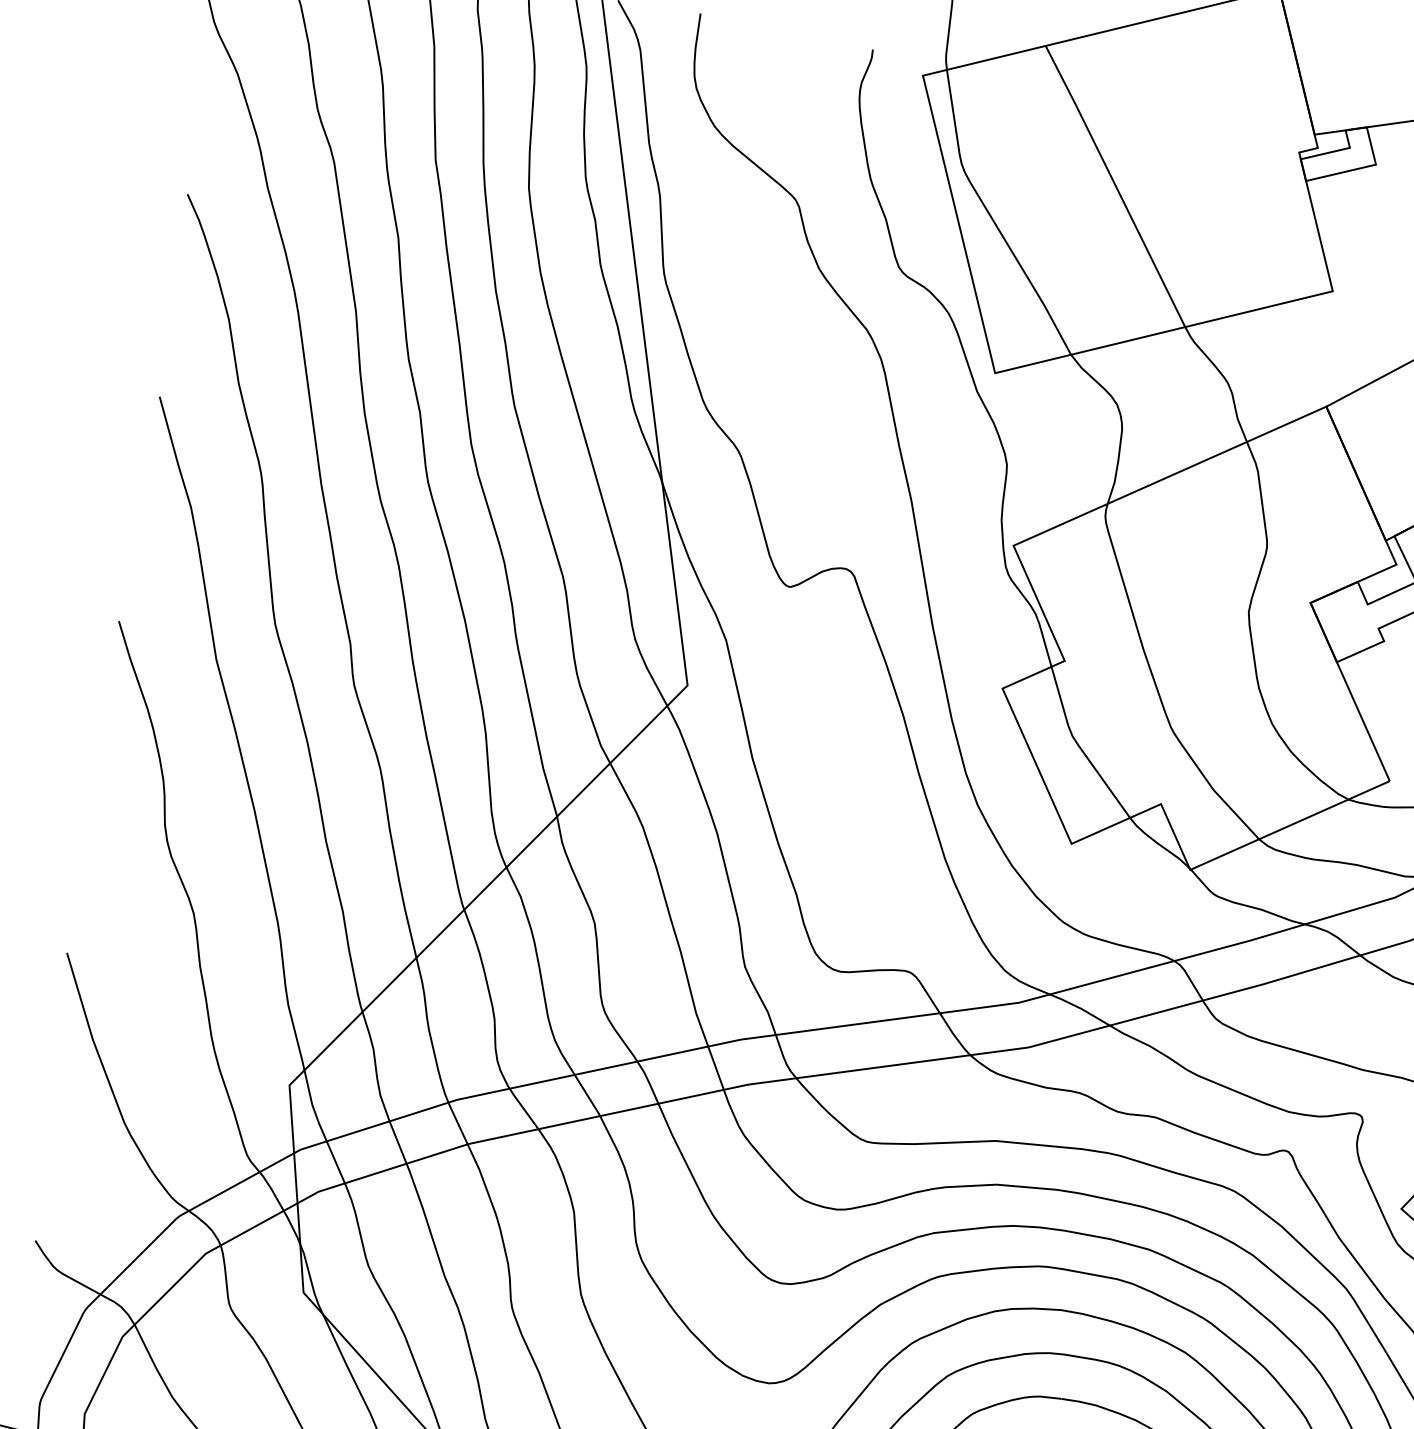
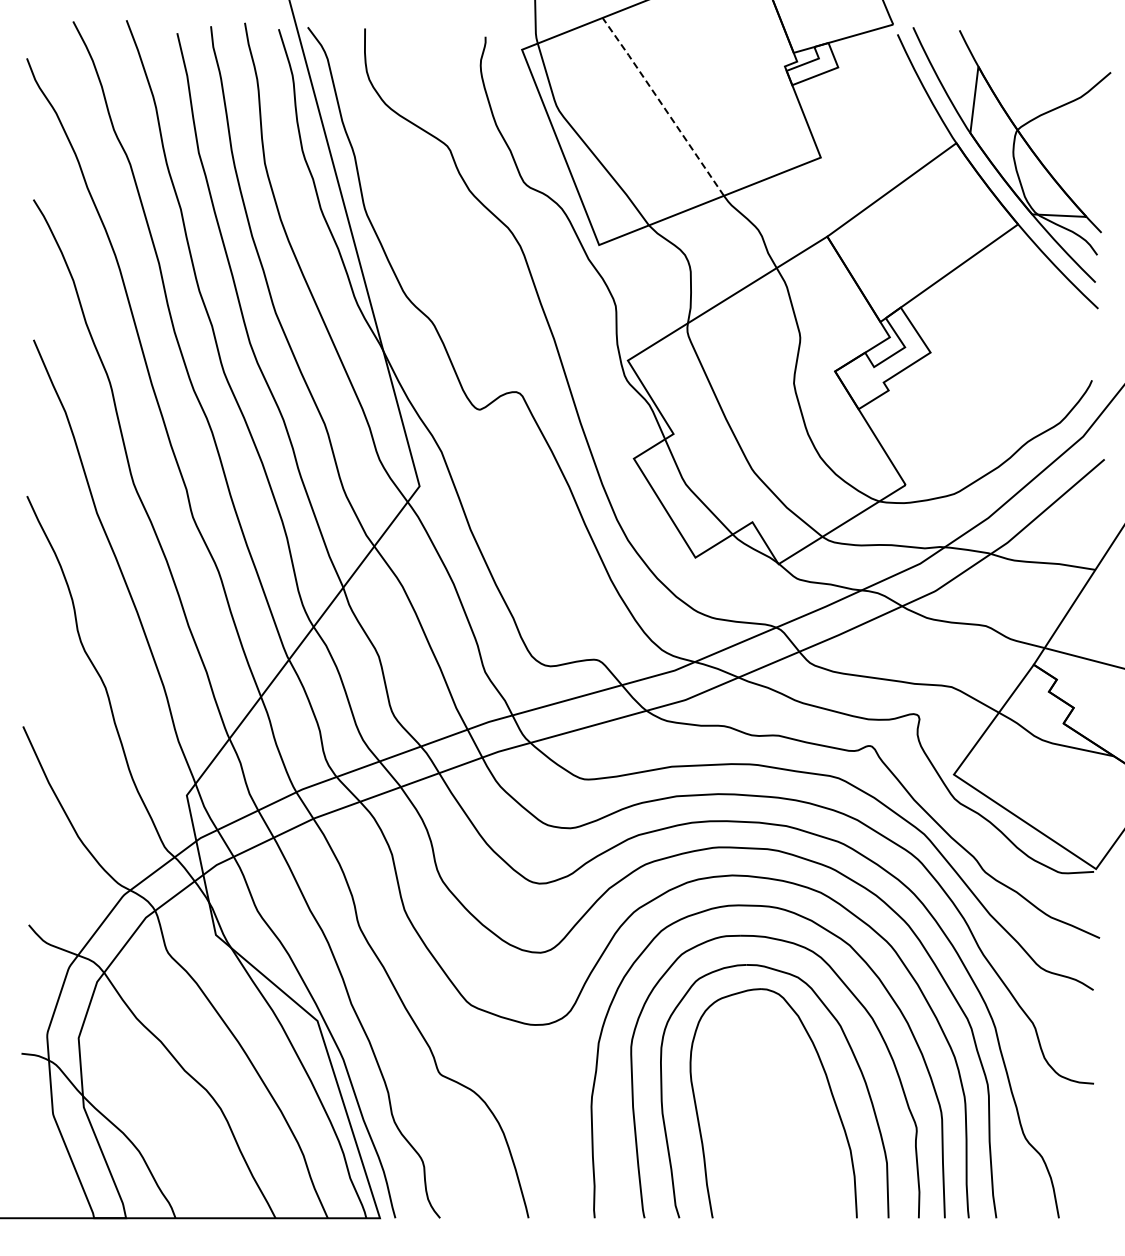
line: (1114, 184) -> (662, 105), solid -> dashed

